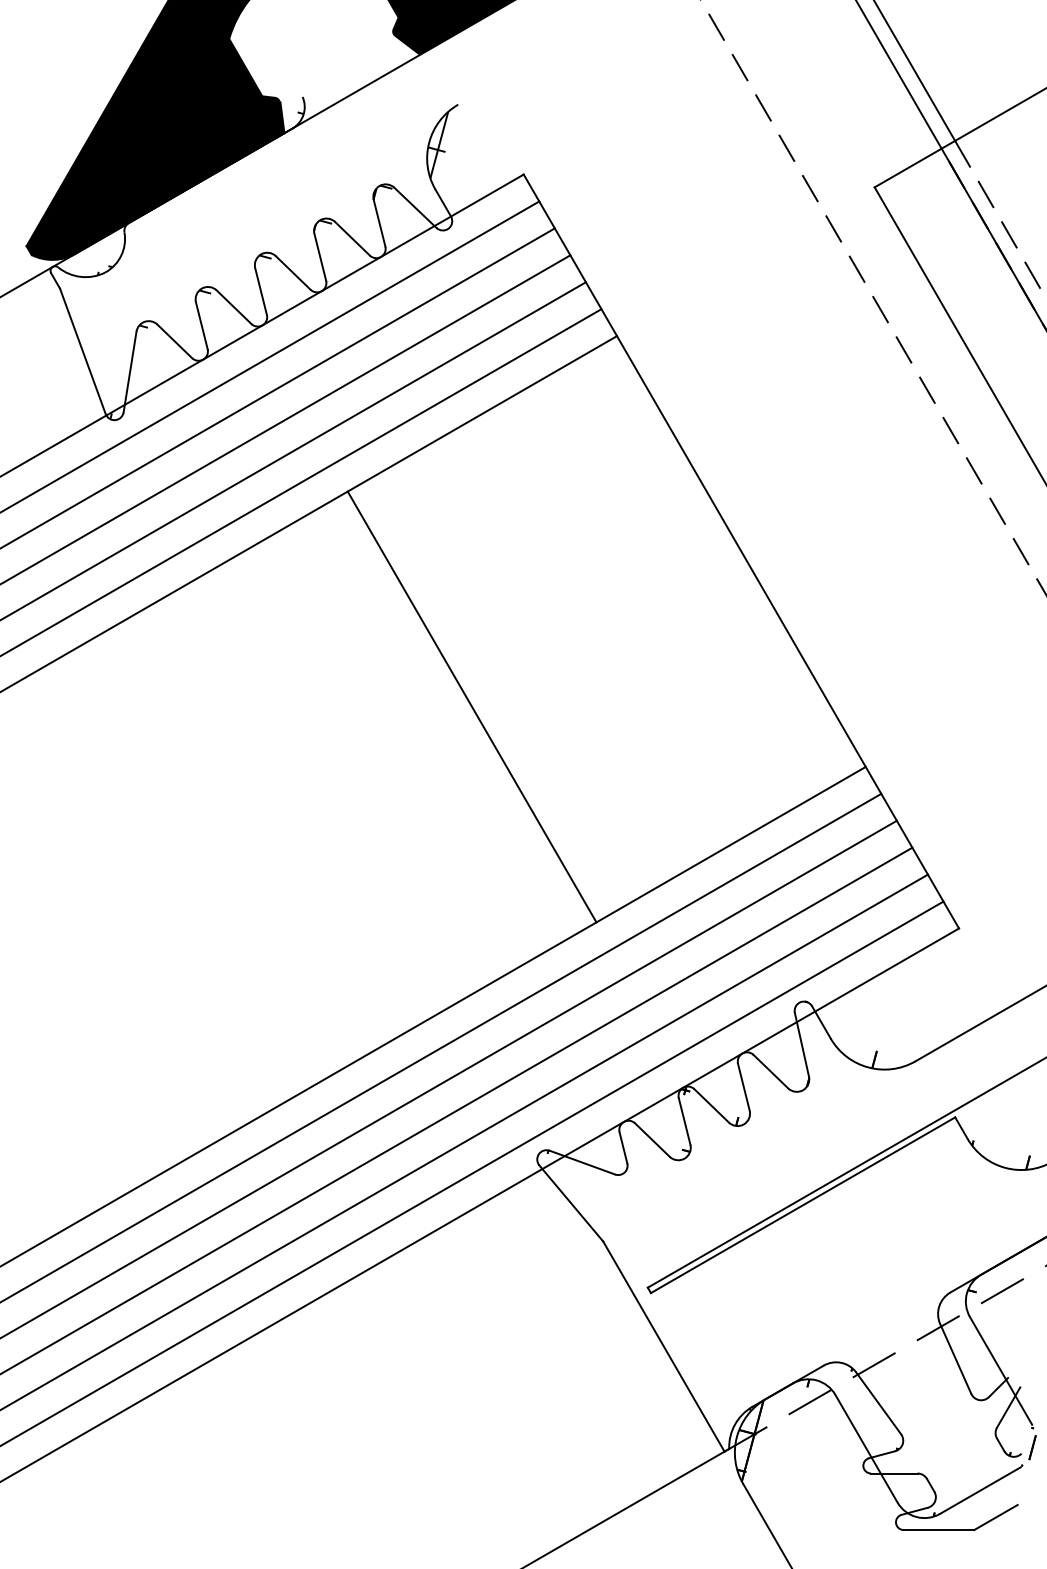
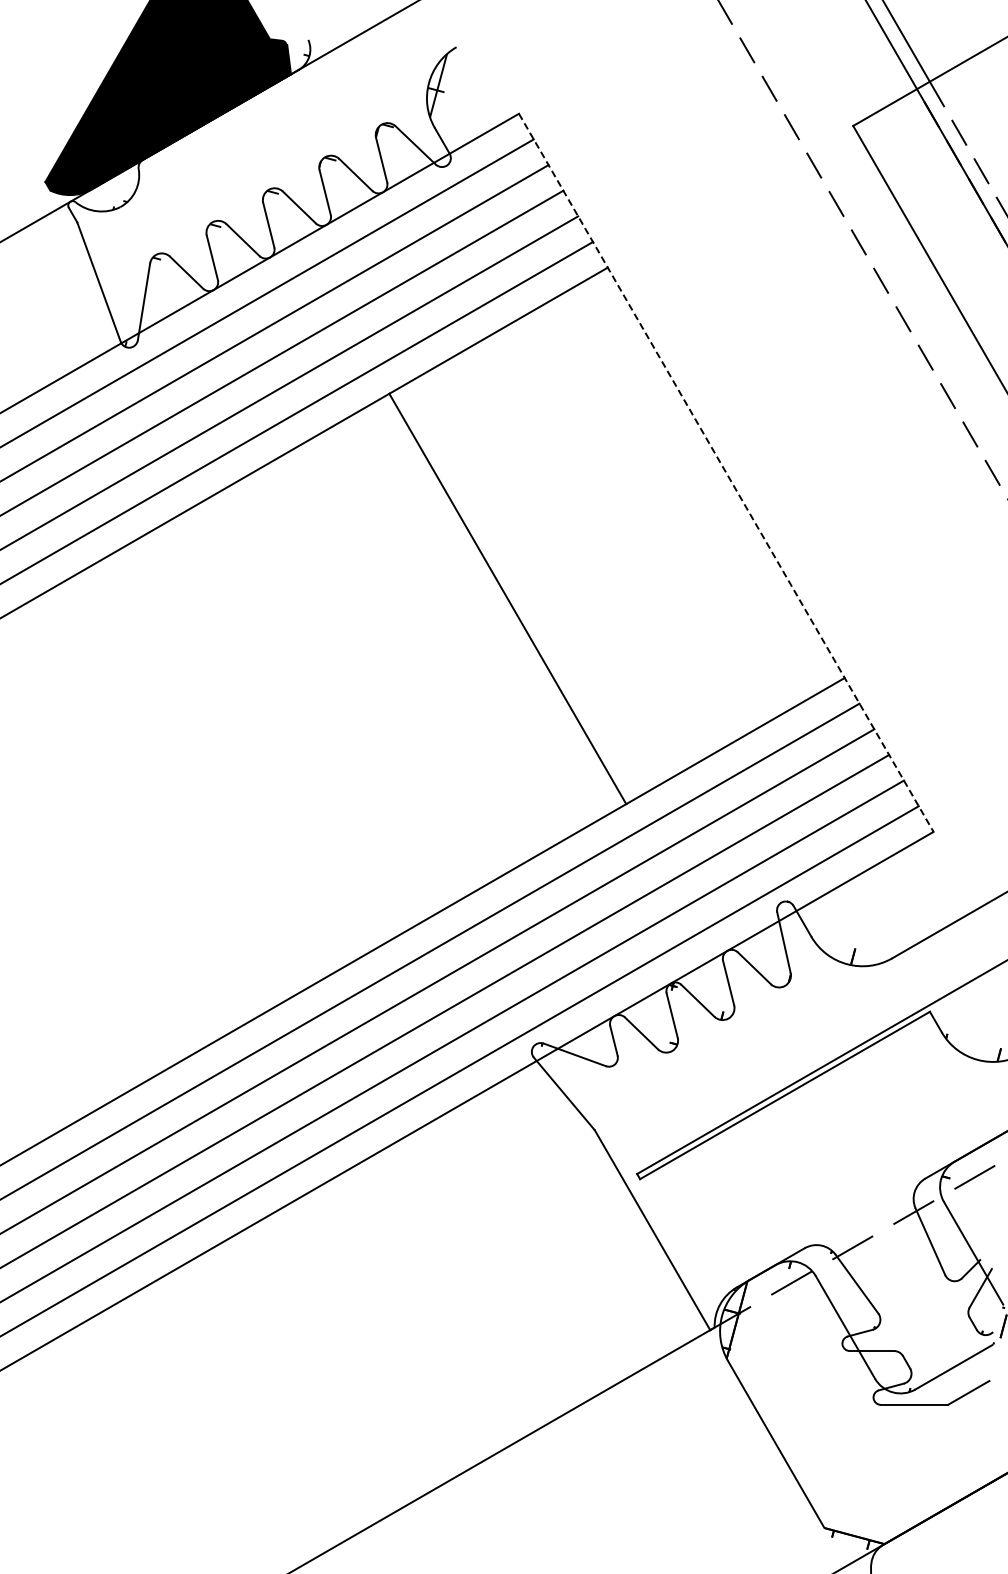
line: (741, 551) -> (726, 472), solid -> dashed
line: (471, 706) -> (507, 598), moved

